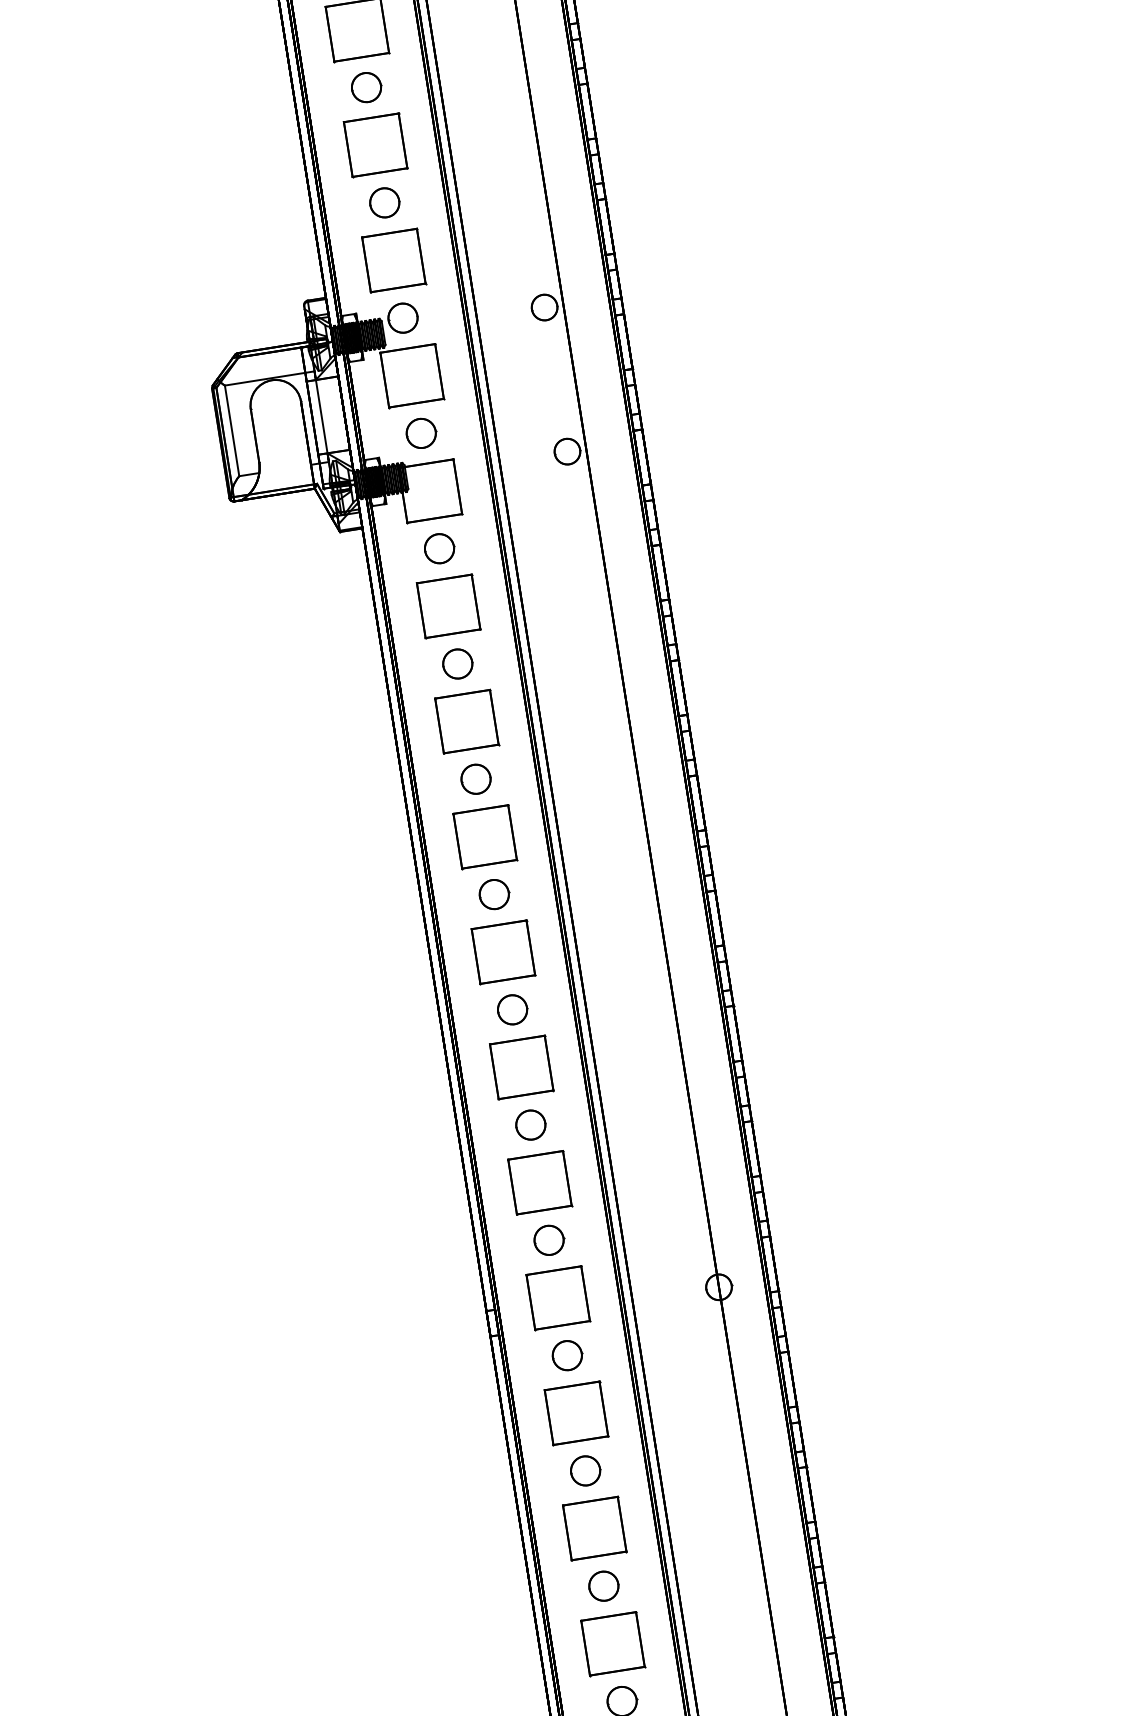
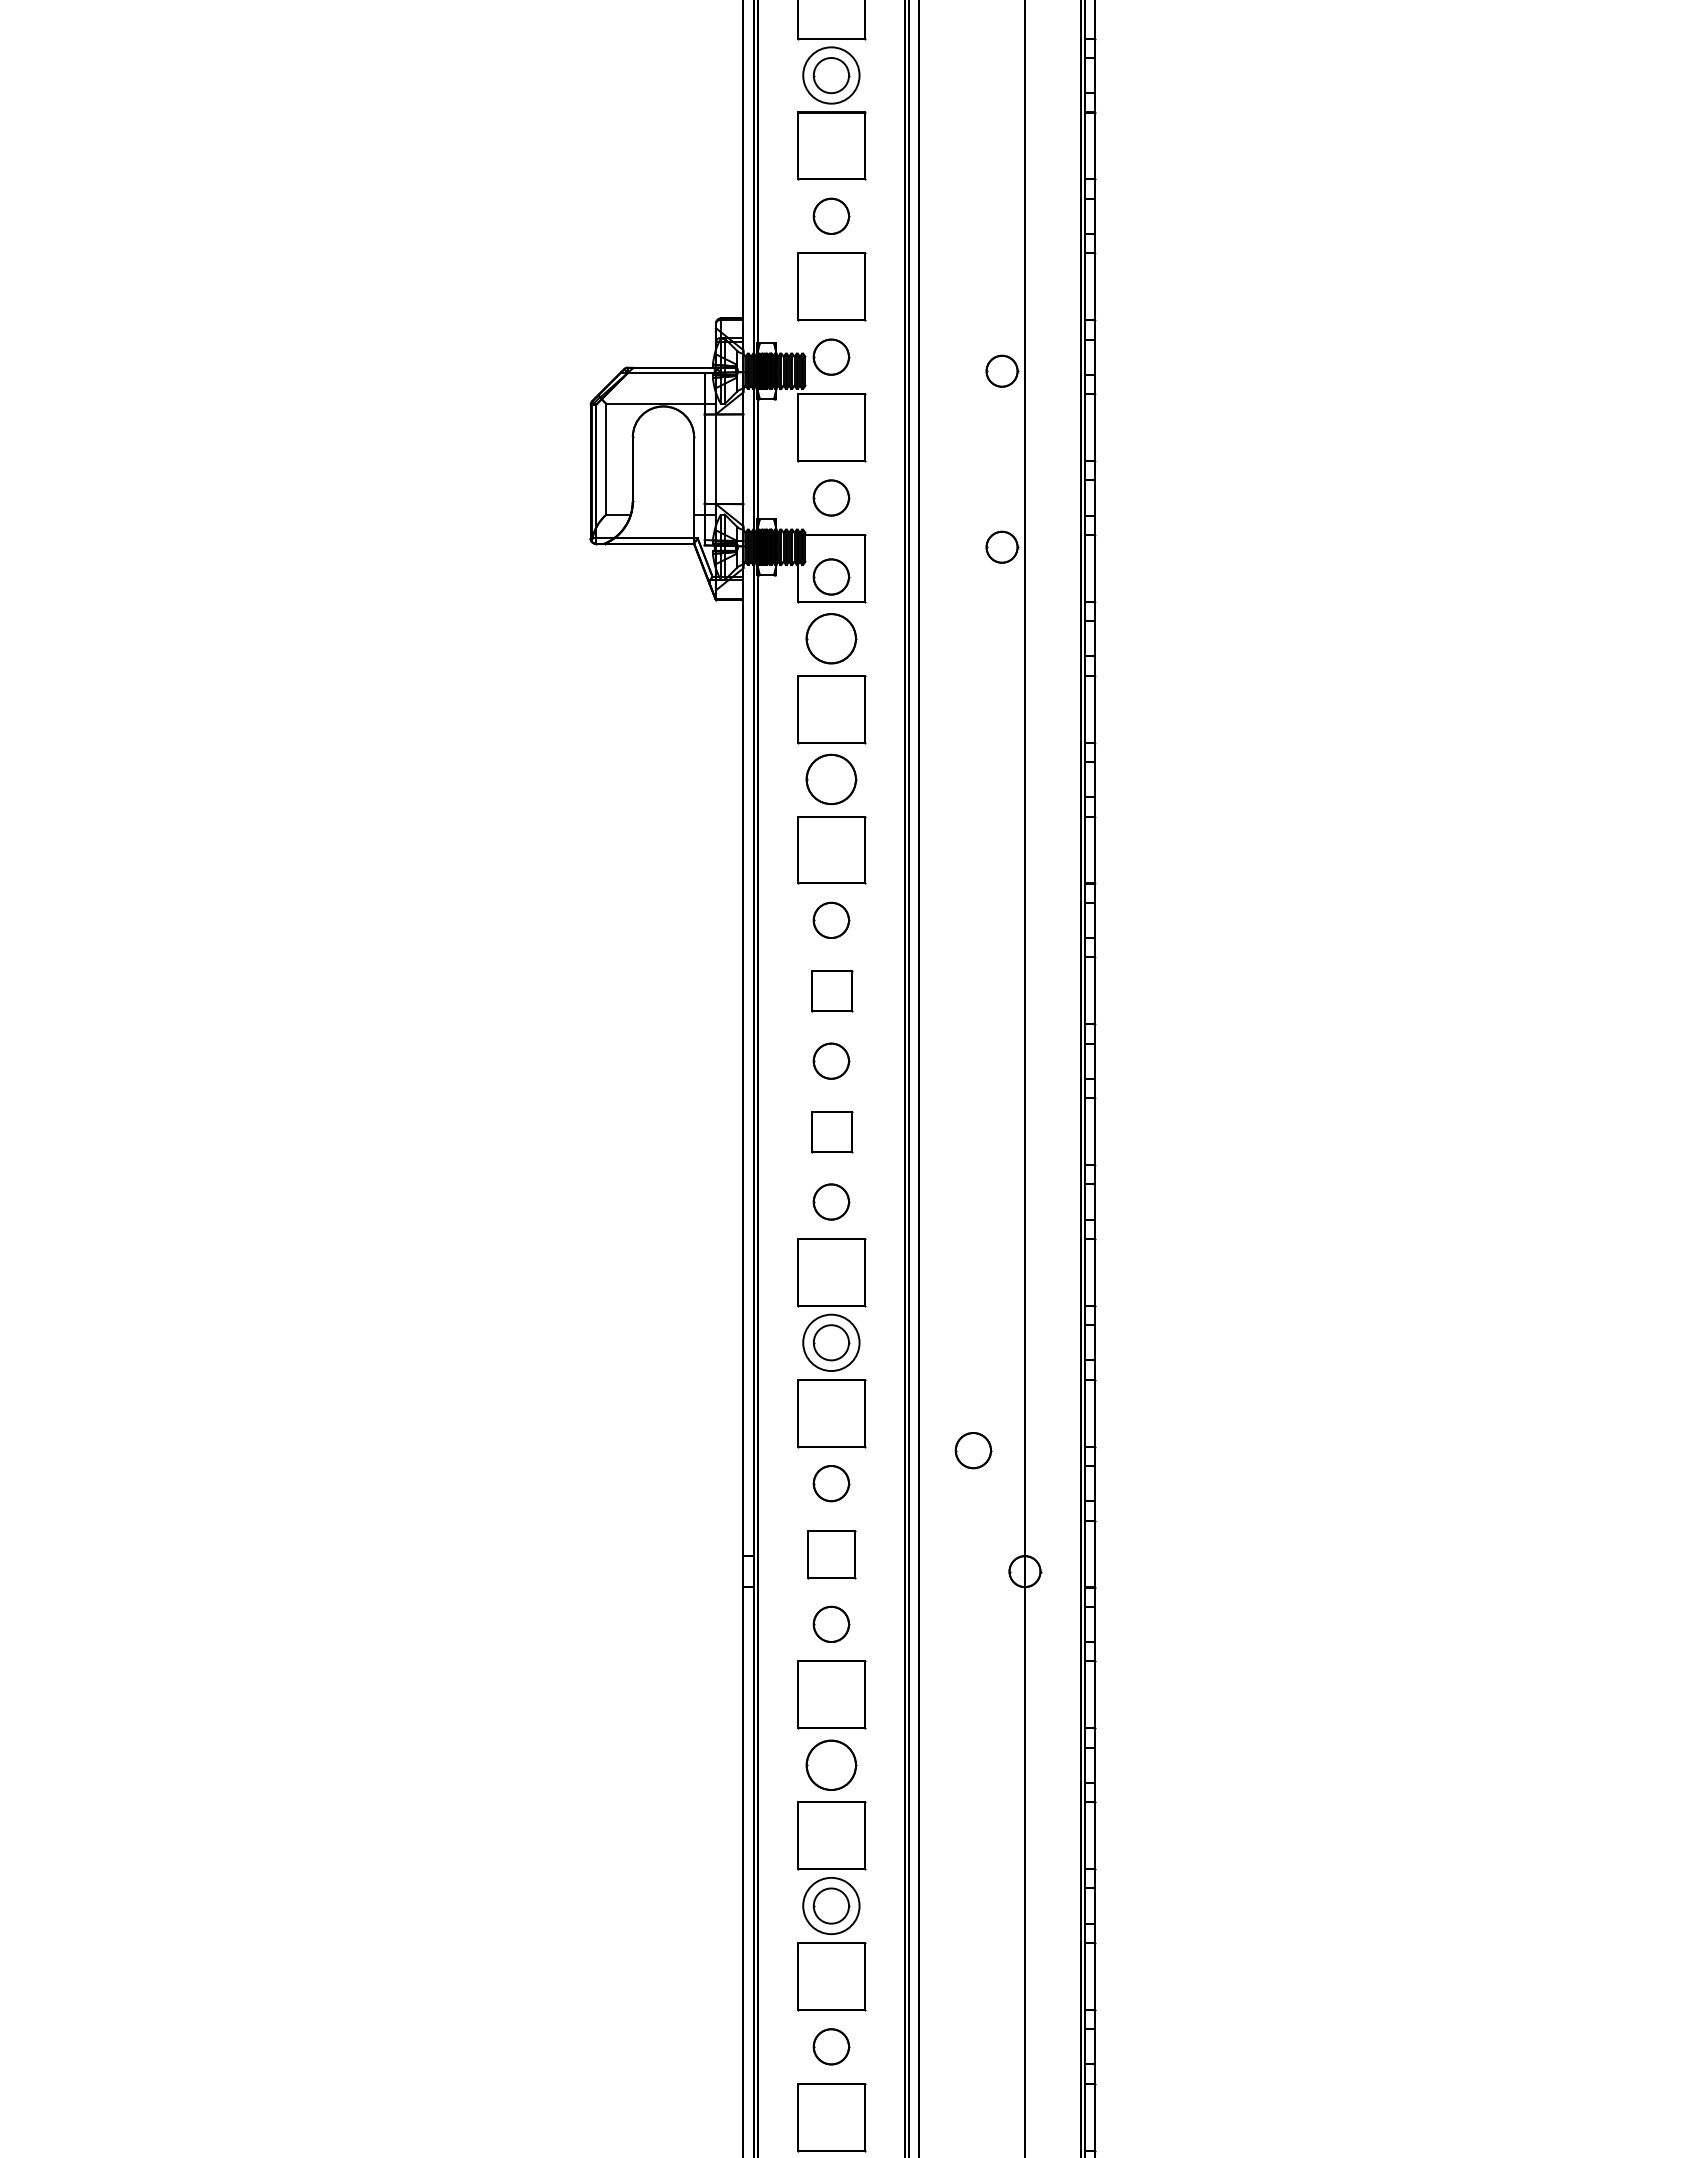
circle: (366, 87) -> (831, 75), size x1.6
part: (431, 497) -> (831, 576), added
part: (439, 548) -> (831, 638), size x1.4
part: (457, 663) -> (831, 779), size x1.4
part: (485, 836) -> (831, 990), size x0.6
part: (503, 952) -> (831, 1131), size x0.6
circle: (530, 1124) -> (831, 1342), size x1.6
part: (661, 1194) -> (973, 1450), added
part: (558, 1298) -> (831, 1554), size x0.7
part: (585, 1470) -> (831, 1764), size x1.4
circle: (603, 1585) -> (831, 1905), size x1.6

